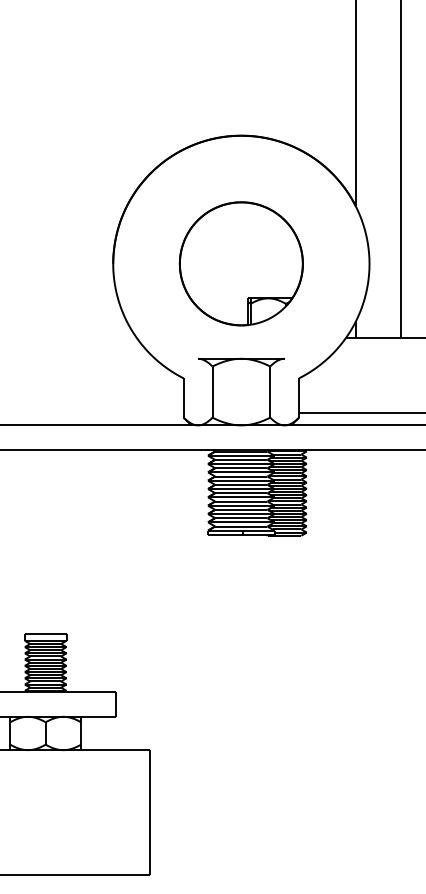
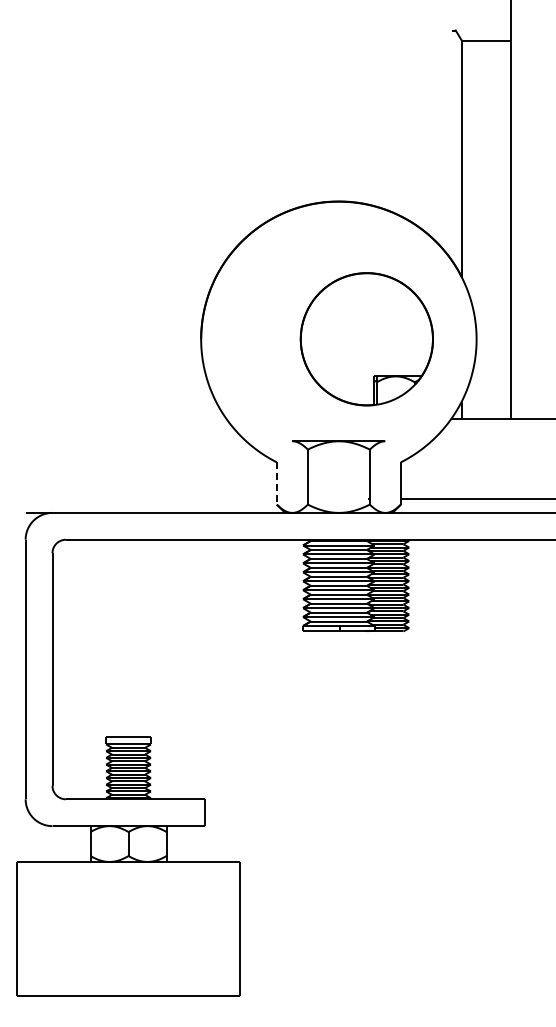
part: (241, 264) -> (366, 339), moved
line: (183, 398) -> (276, 483), solid -> dashed

